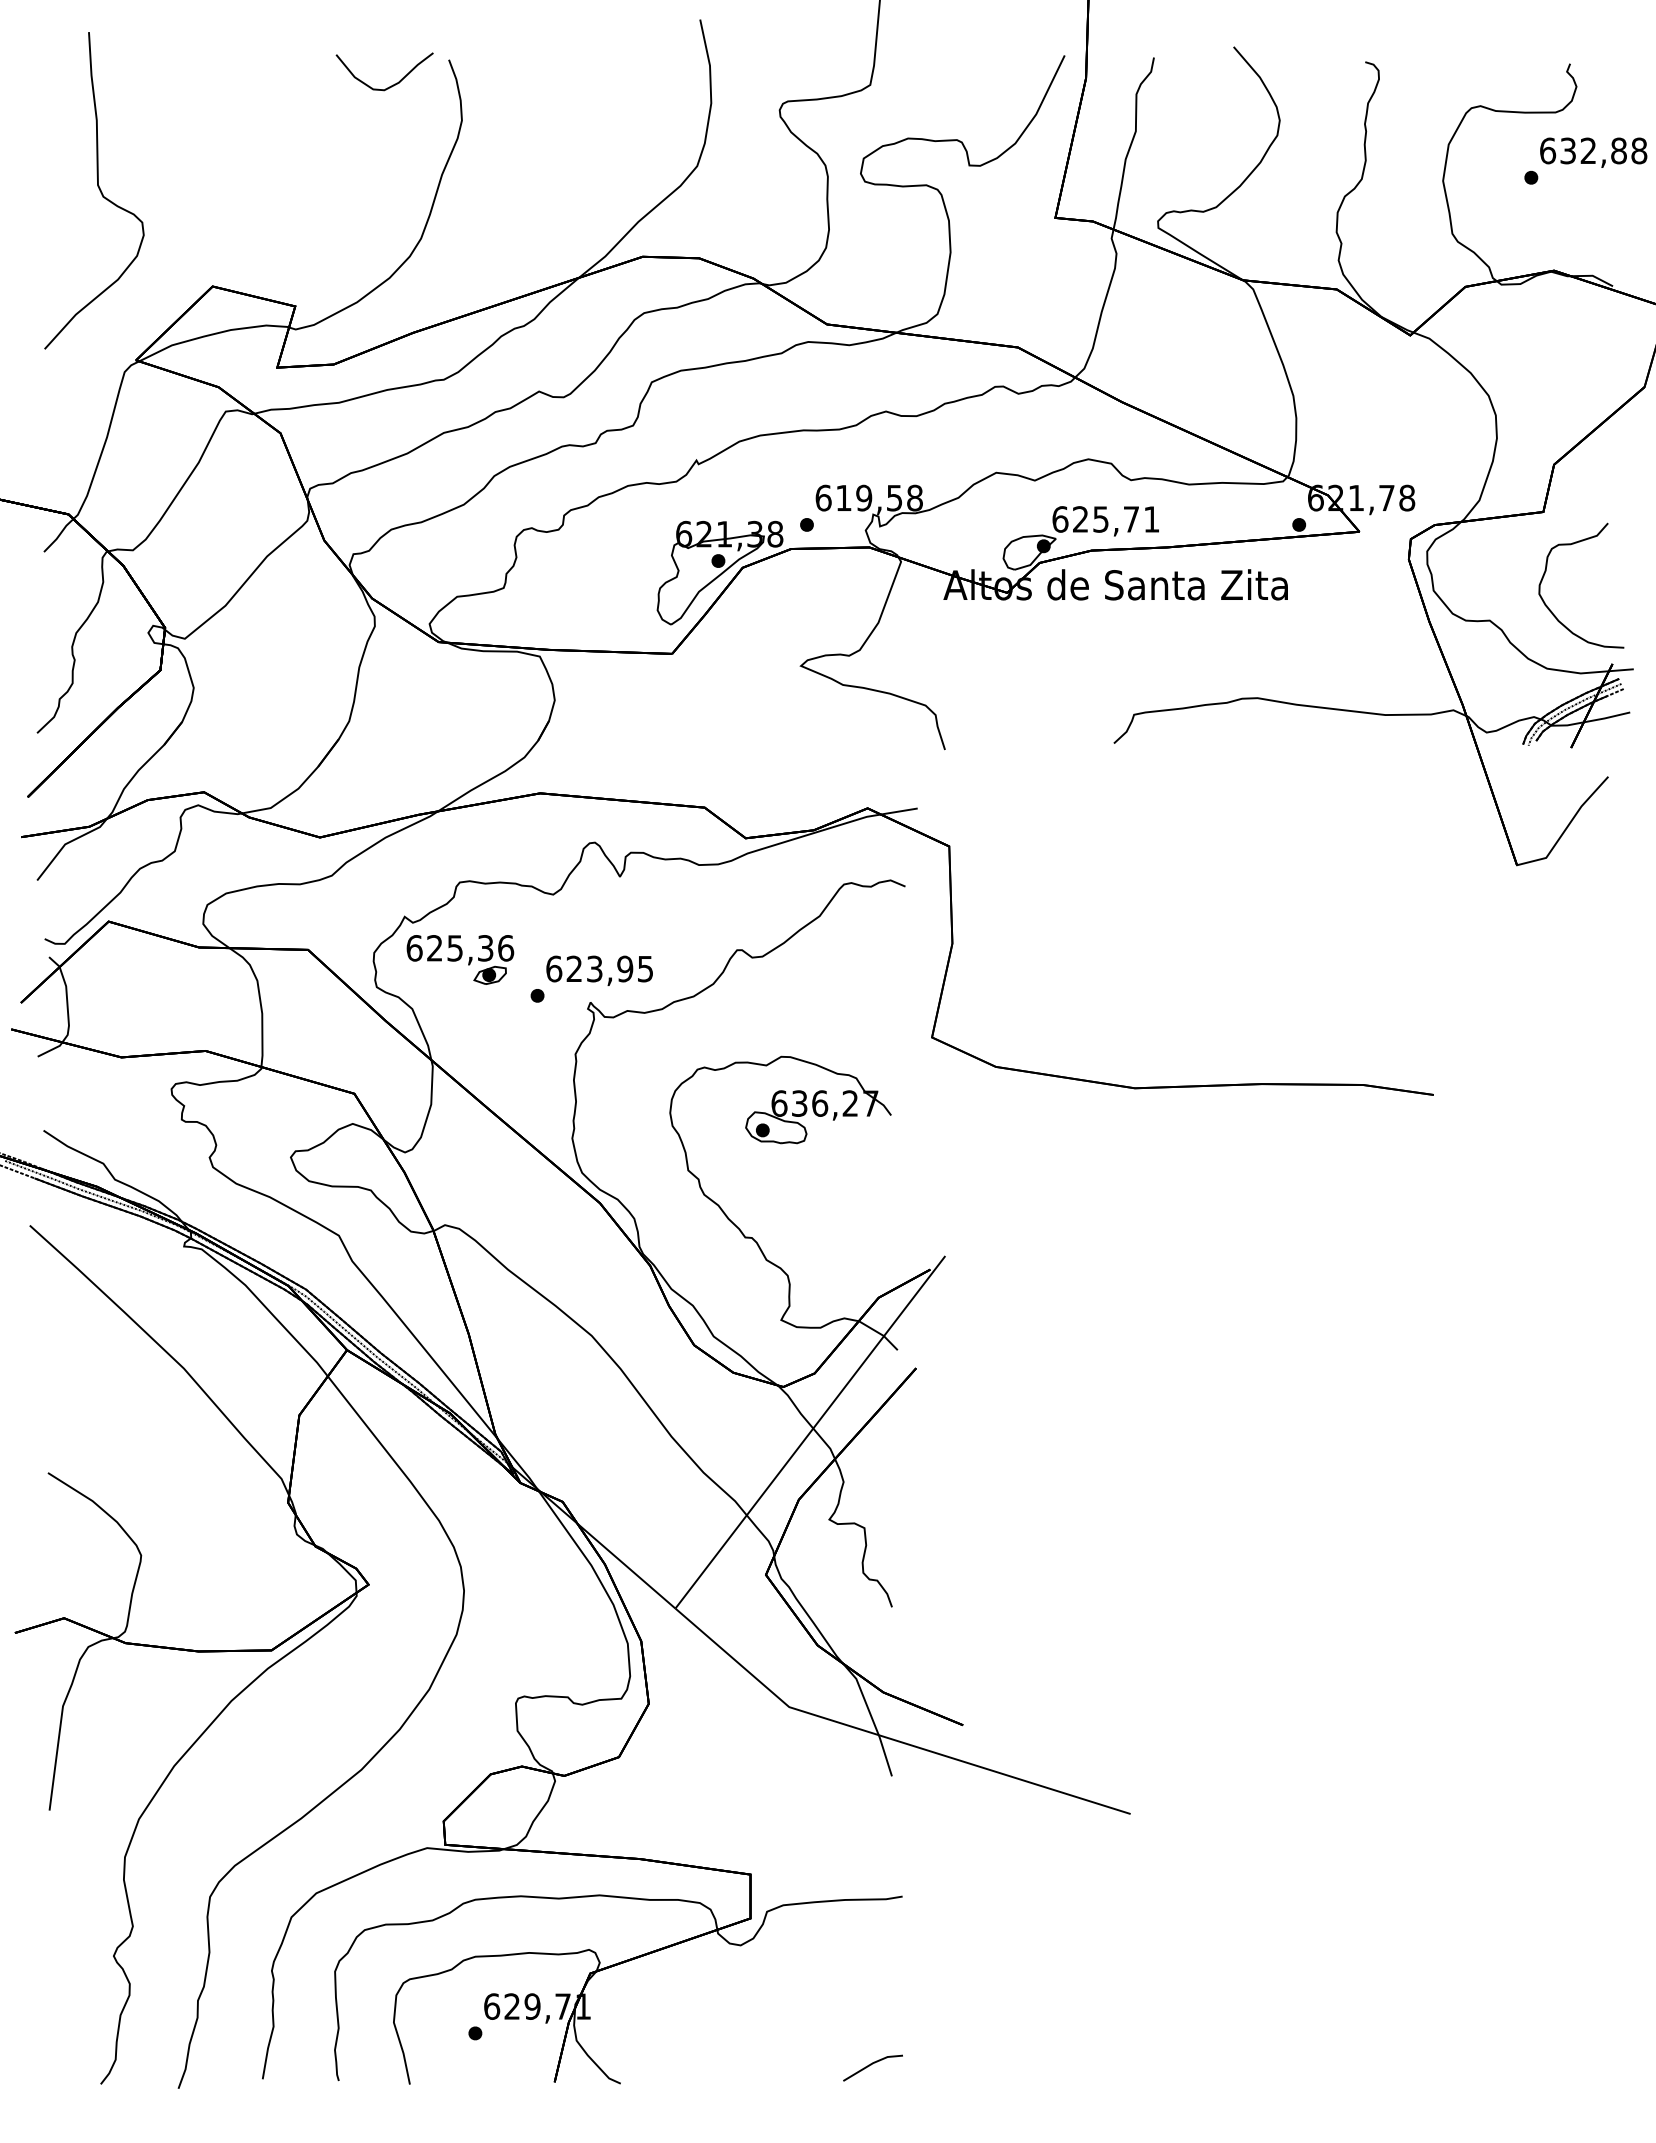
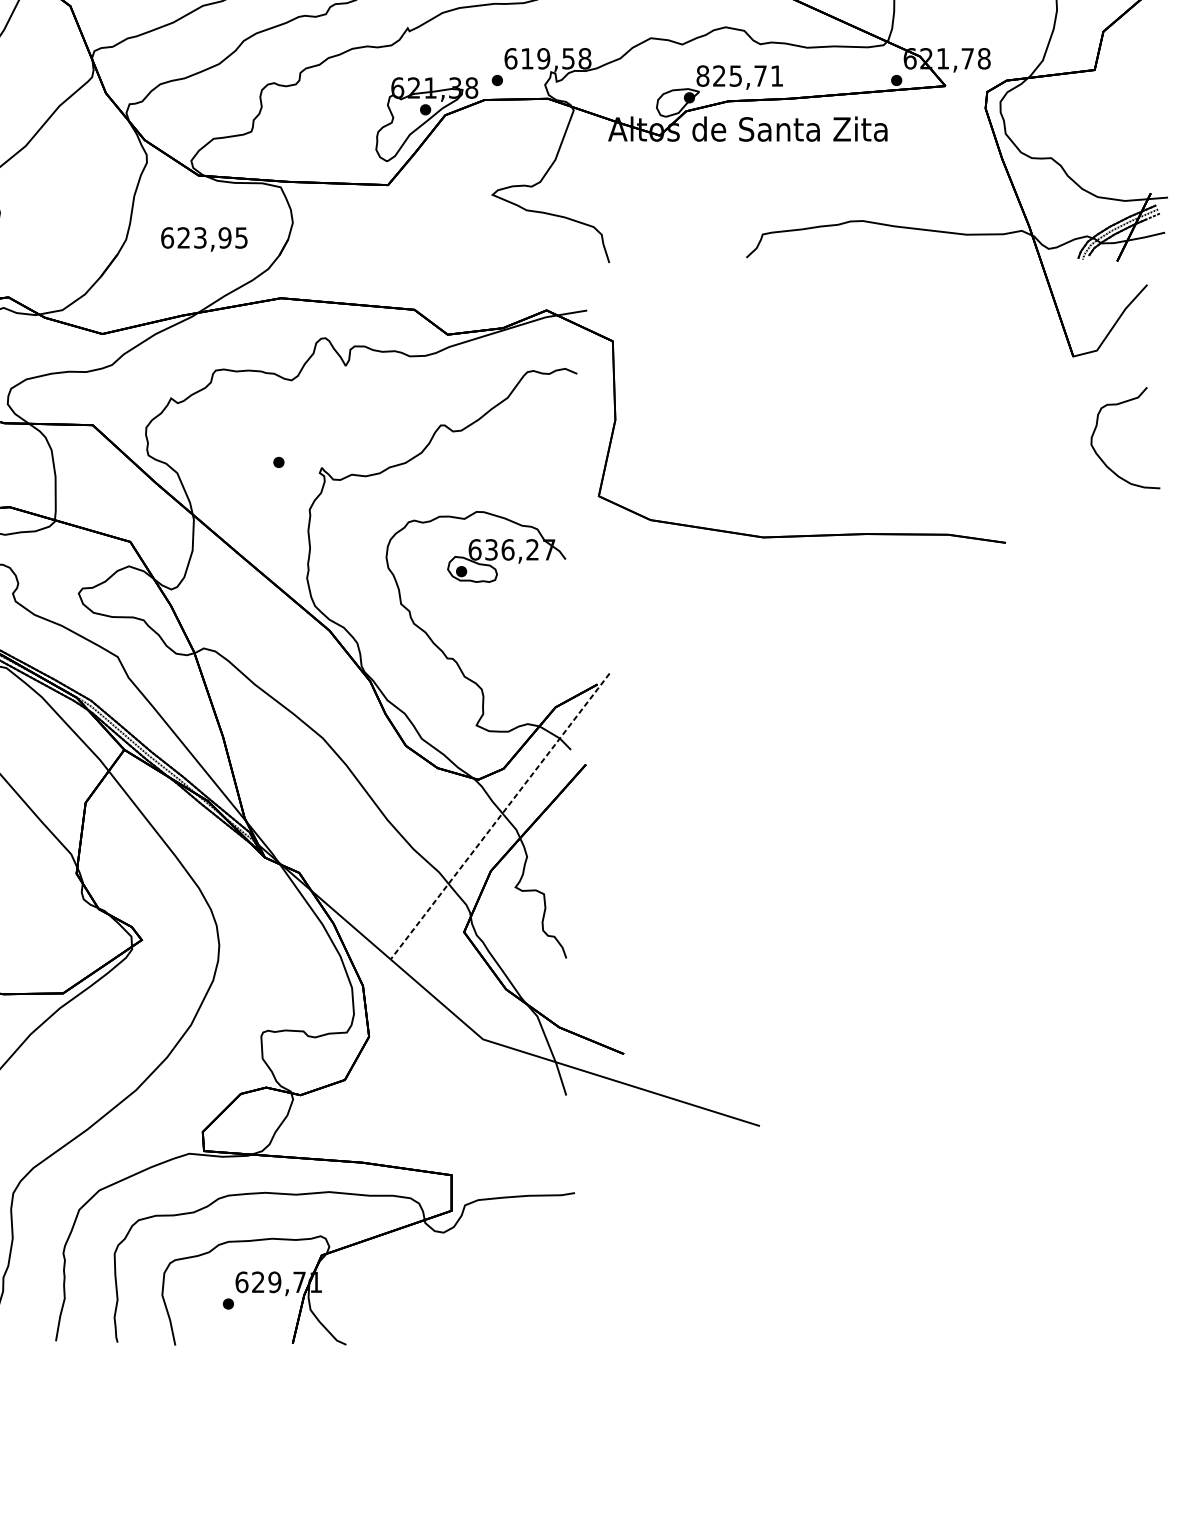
text: (1060, 519) -> (703, 76), 625,71 -> 825,71
curve: (1546, 571) -> (1097, 426), moved
part: (460, 959) -> (216, 432), removed
text: (599, 970) -> (204, 239), moved
line: (810, 1432) -> (500, 816), solid -> dashed
line: (871, 2065) -> (549, 1330), removed

